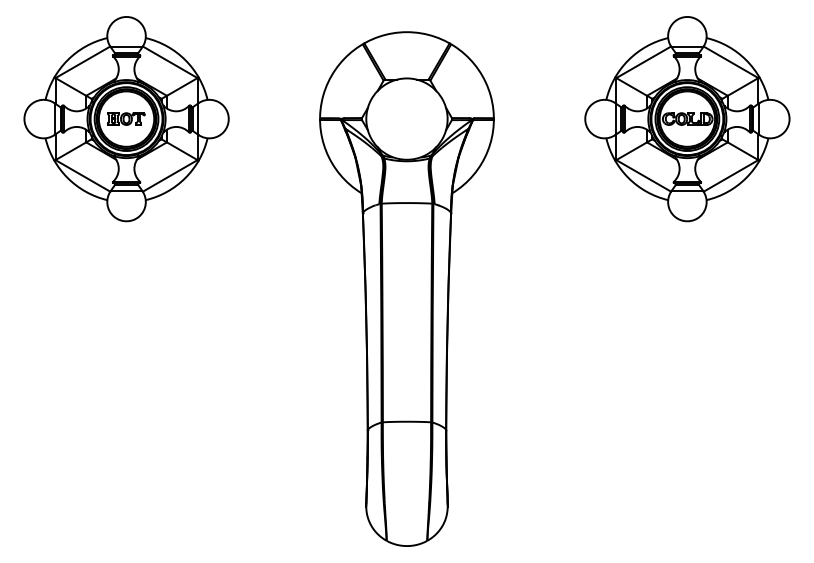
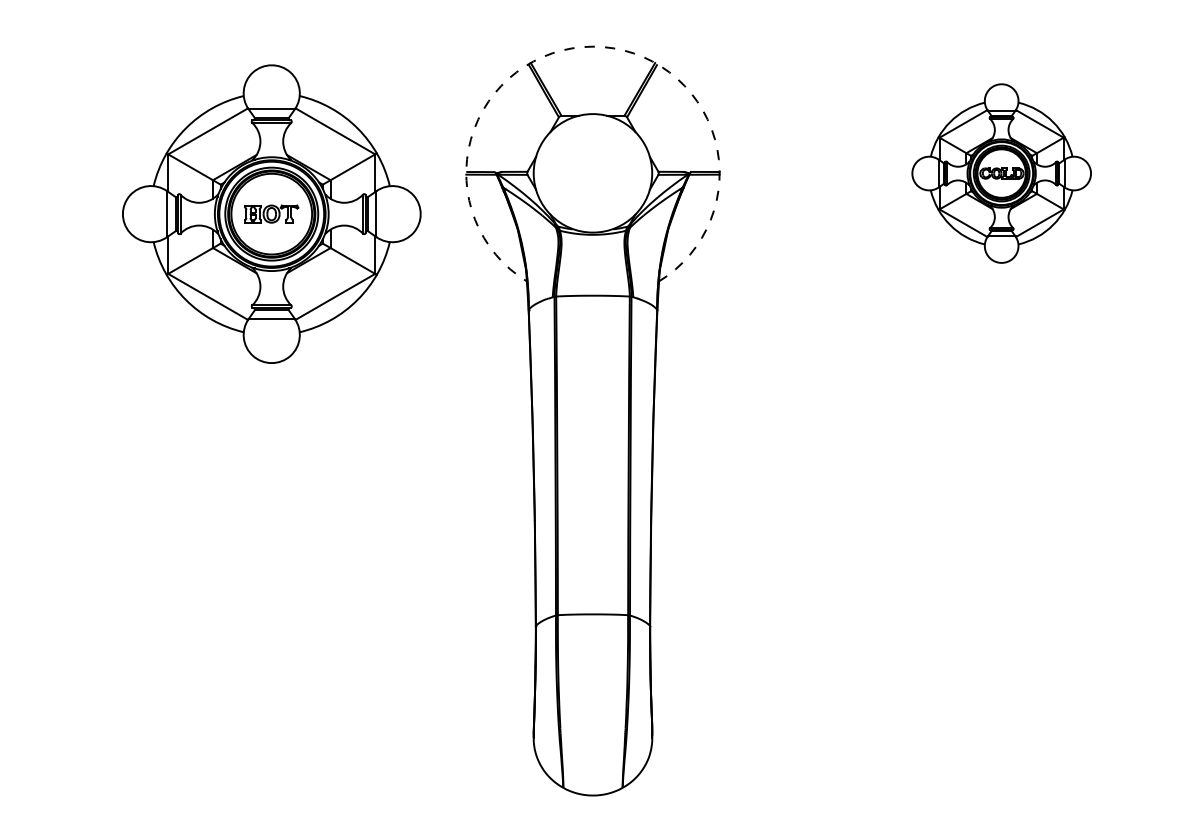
arc: (406, 32) -> (592, 47), solid -> dashed
part: (126, 119) -> (271, 214), moved
part: (687, 119) -> (1001, 173), size x0.6

